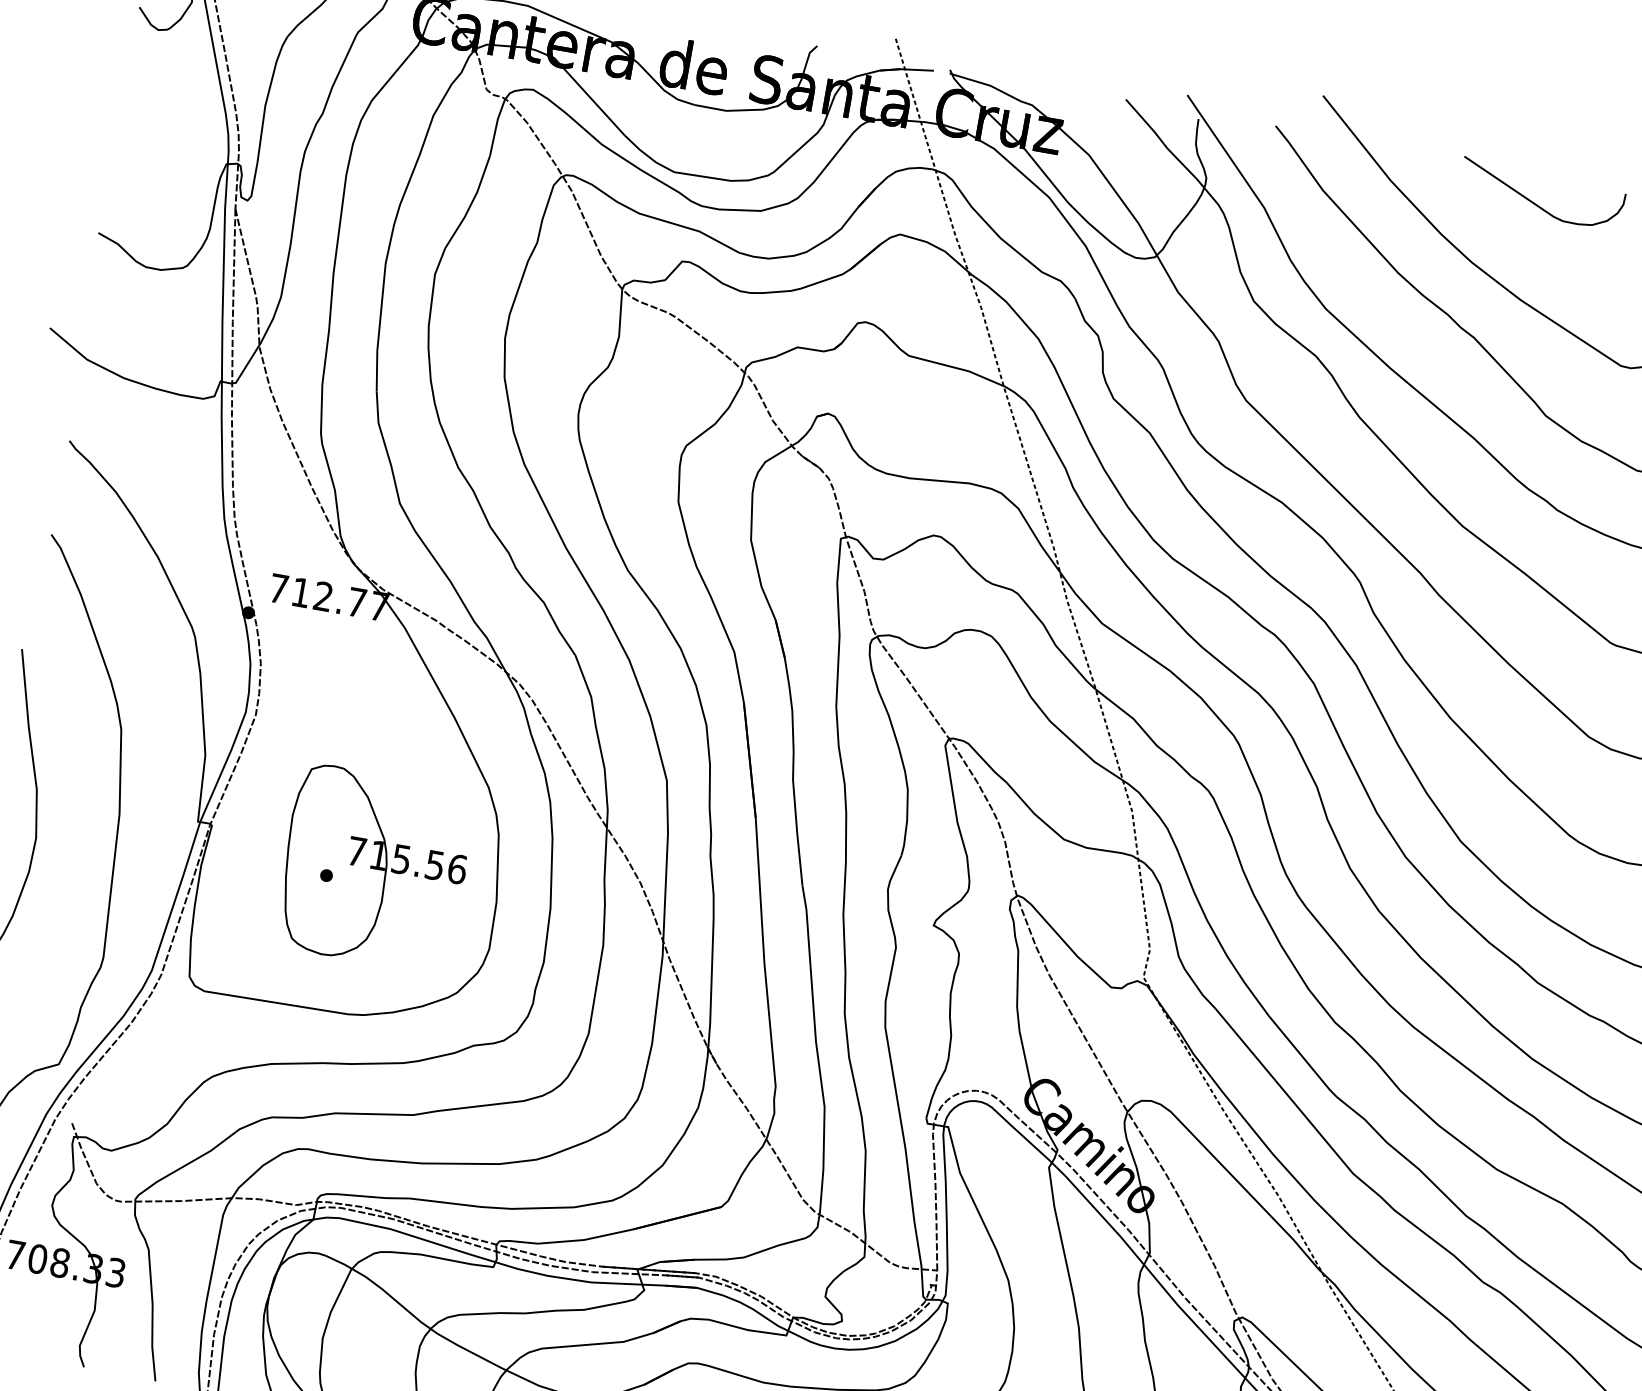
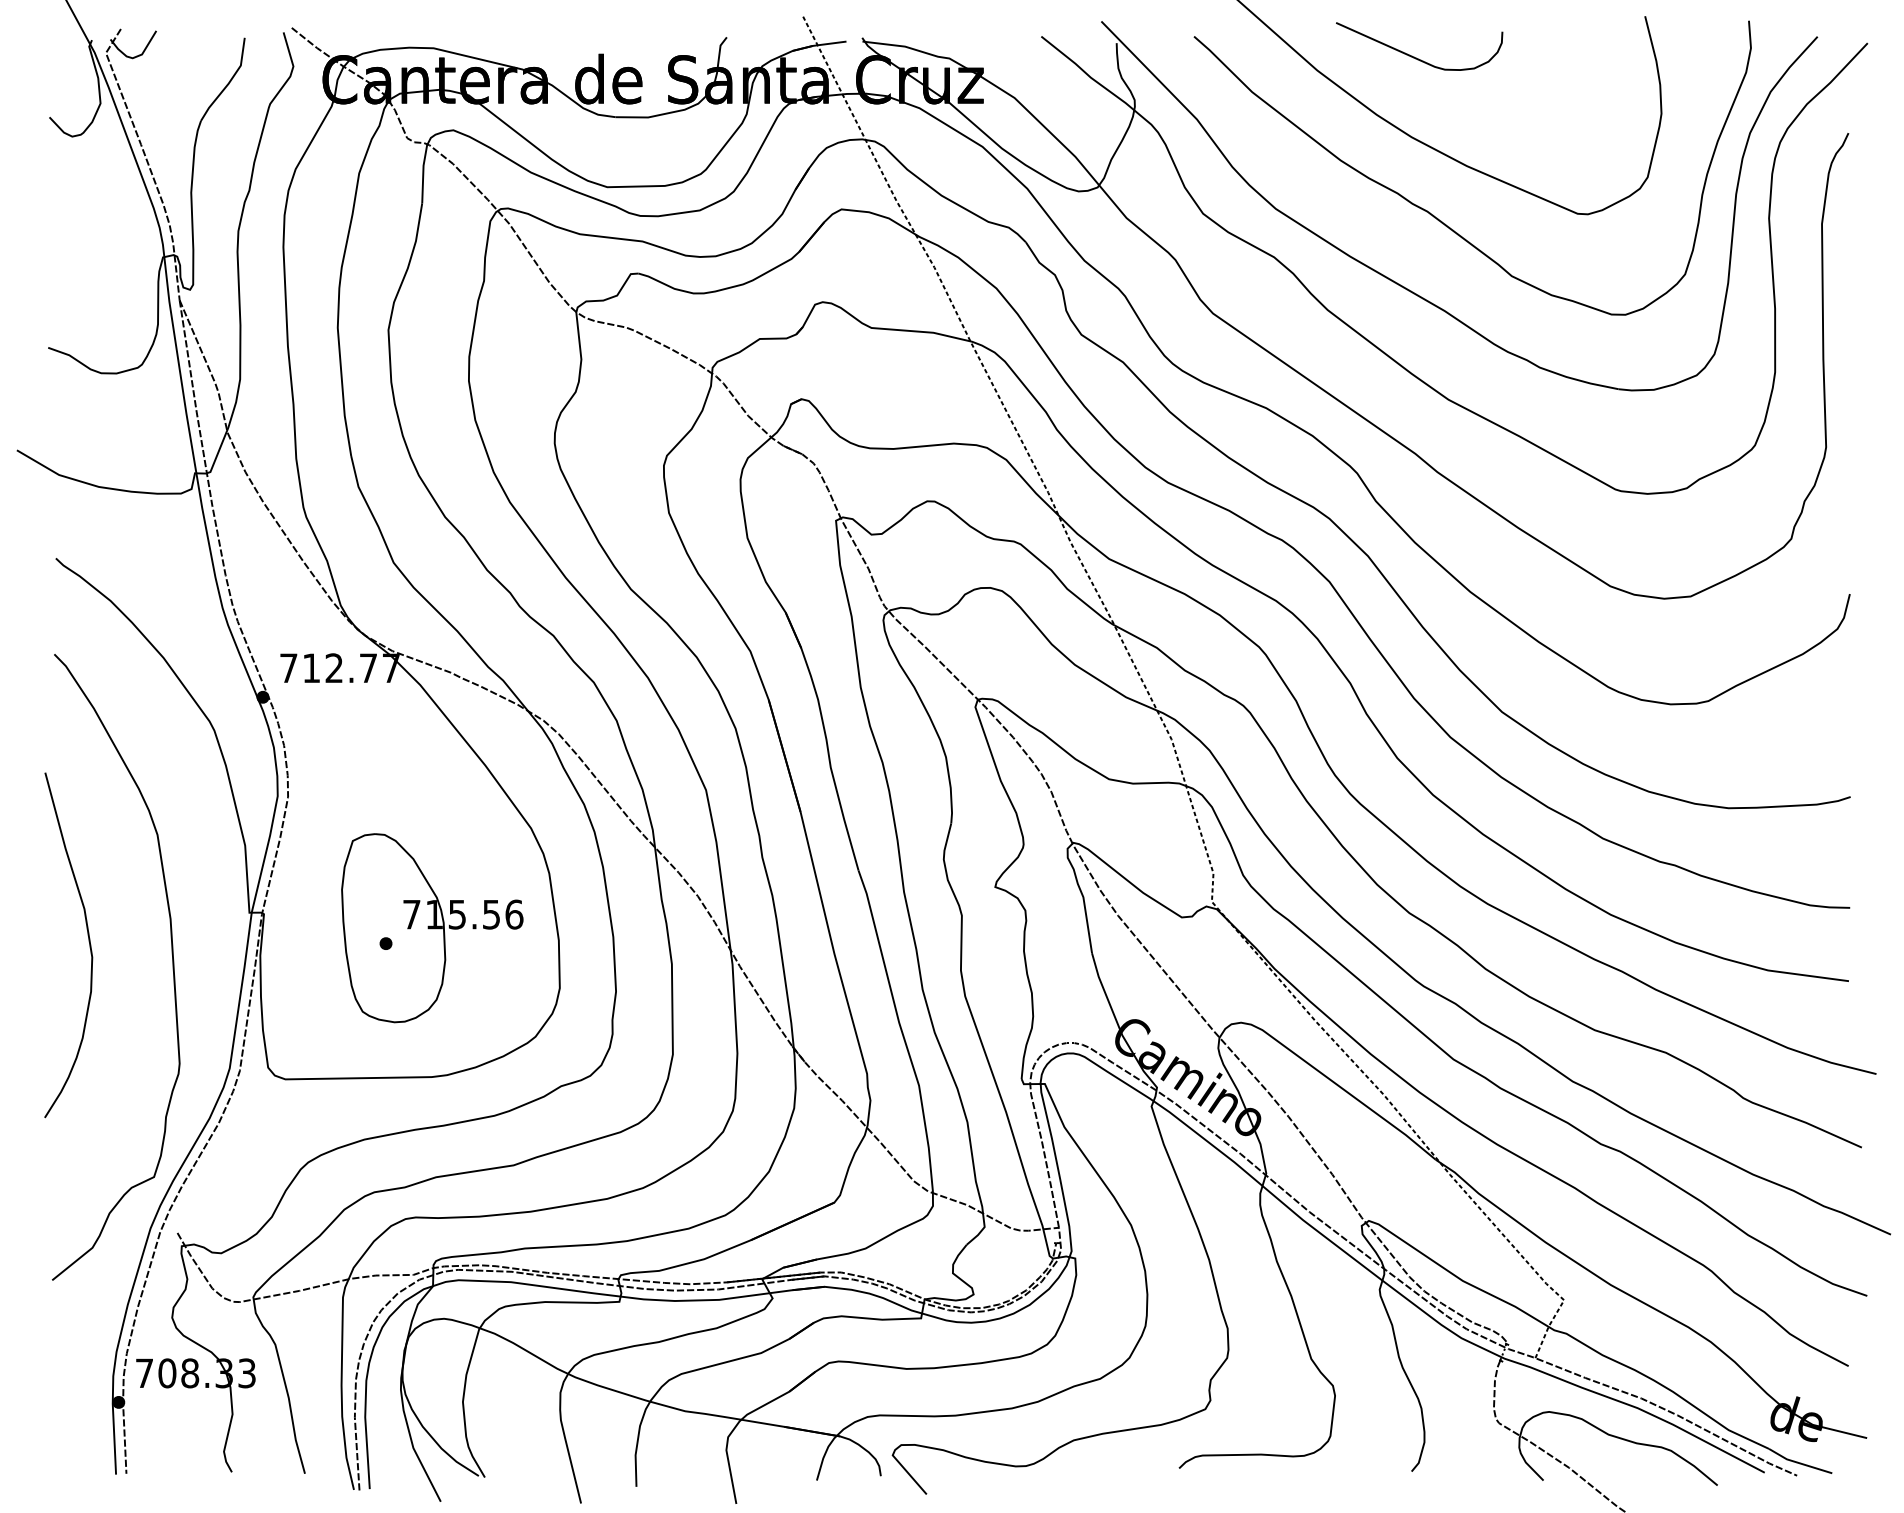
curve: (1535, 203) -> (1414, 56), moved

